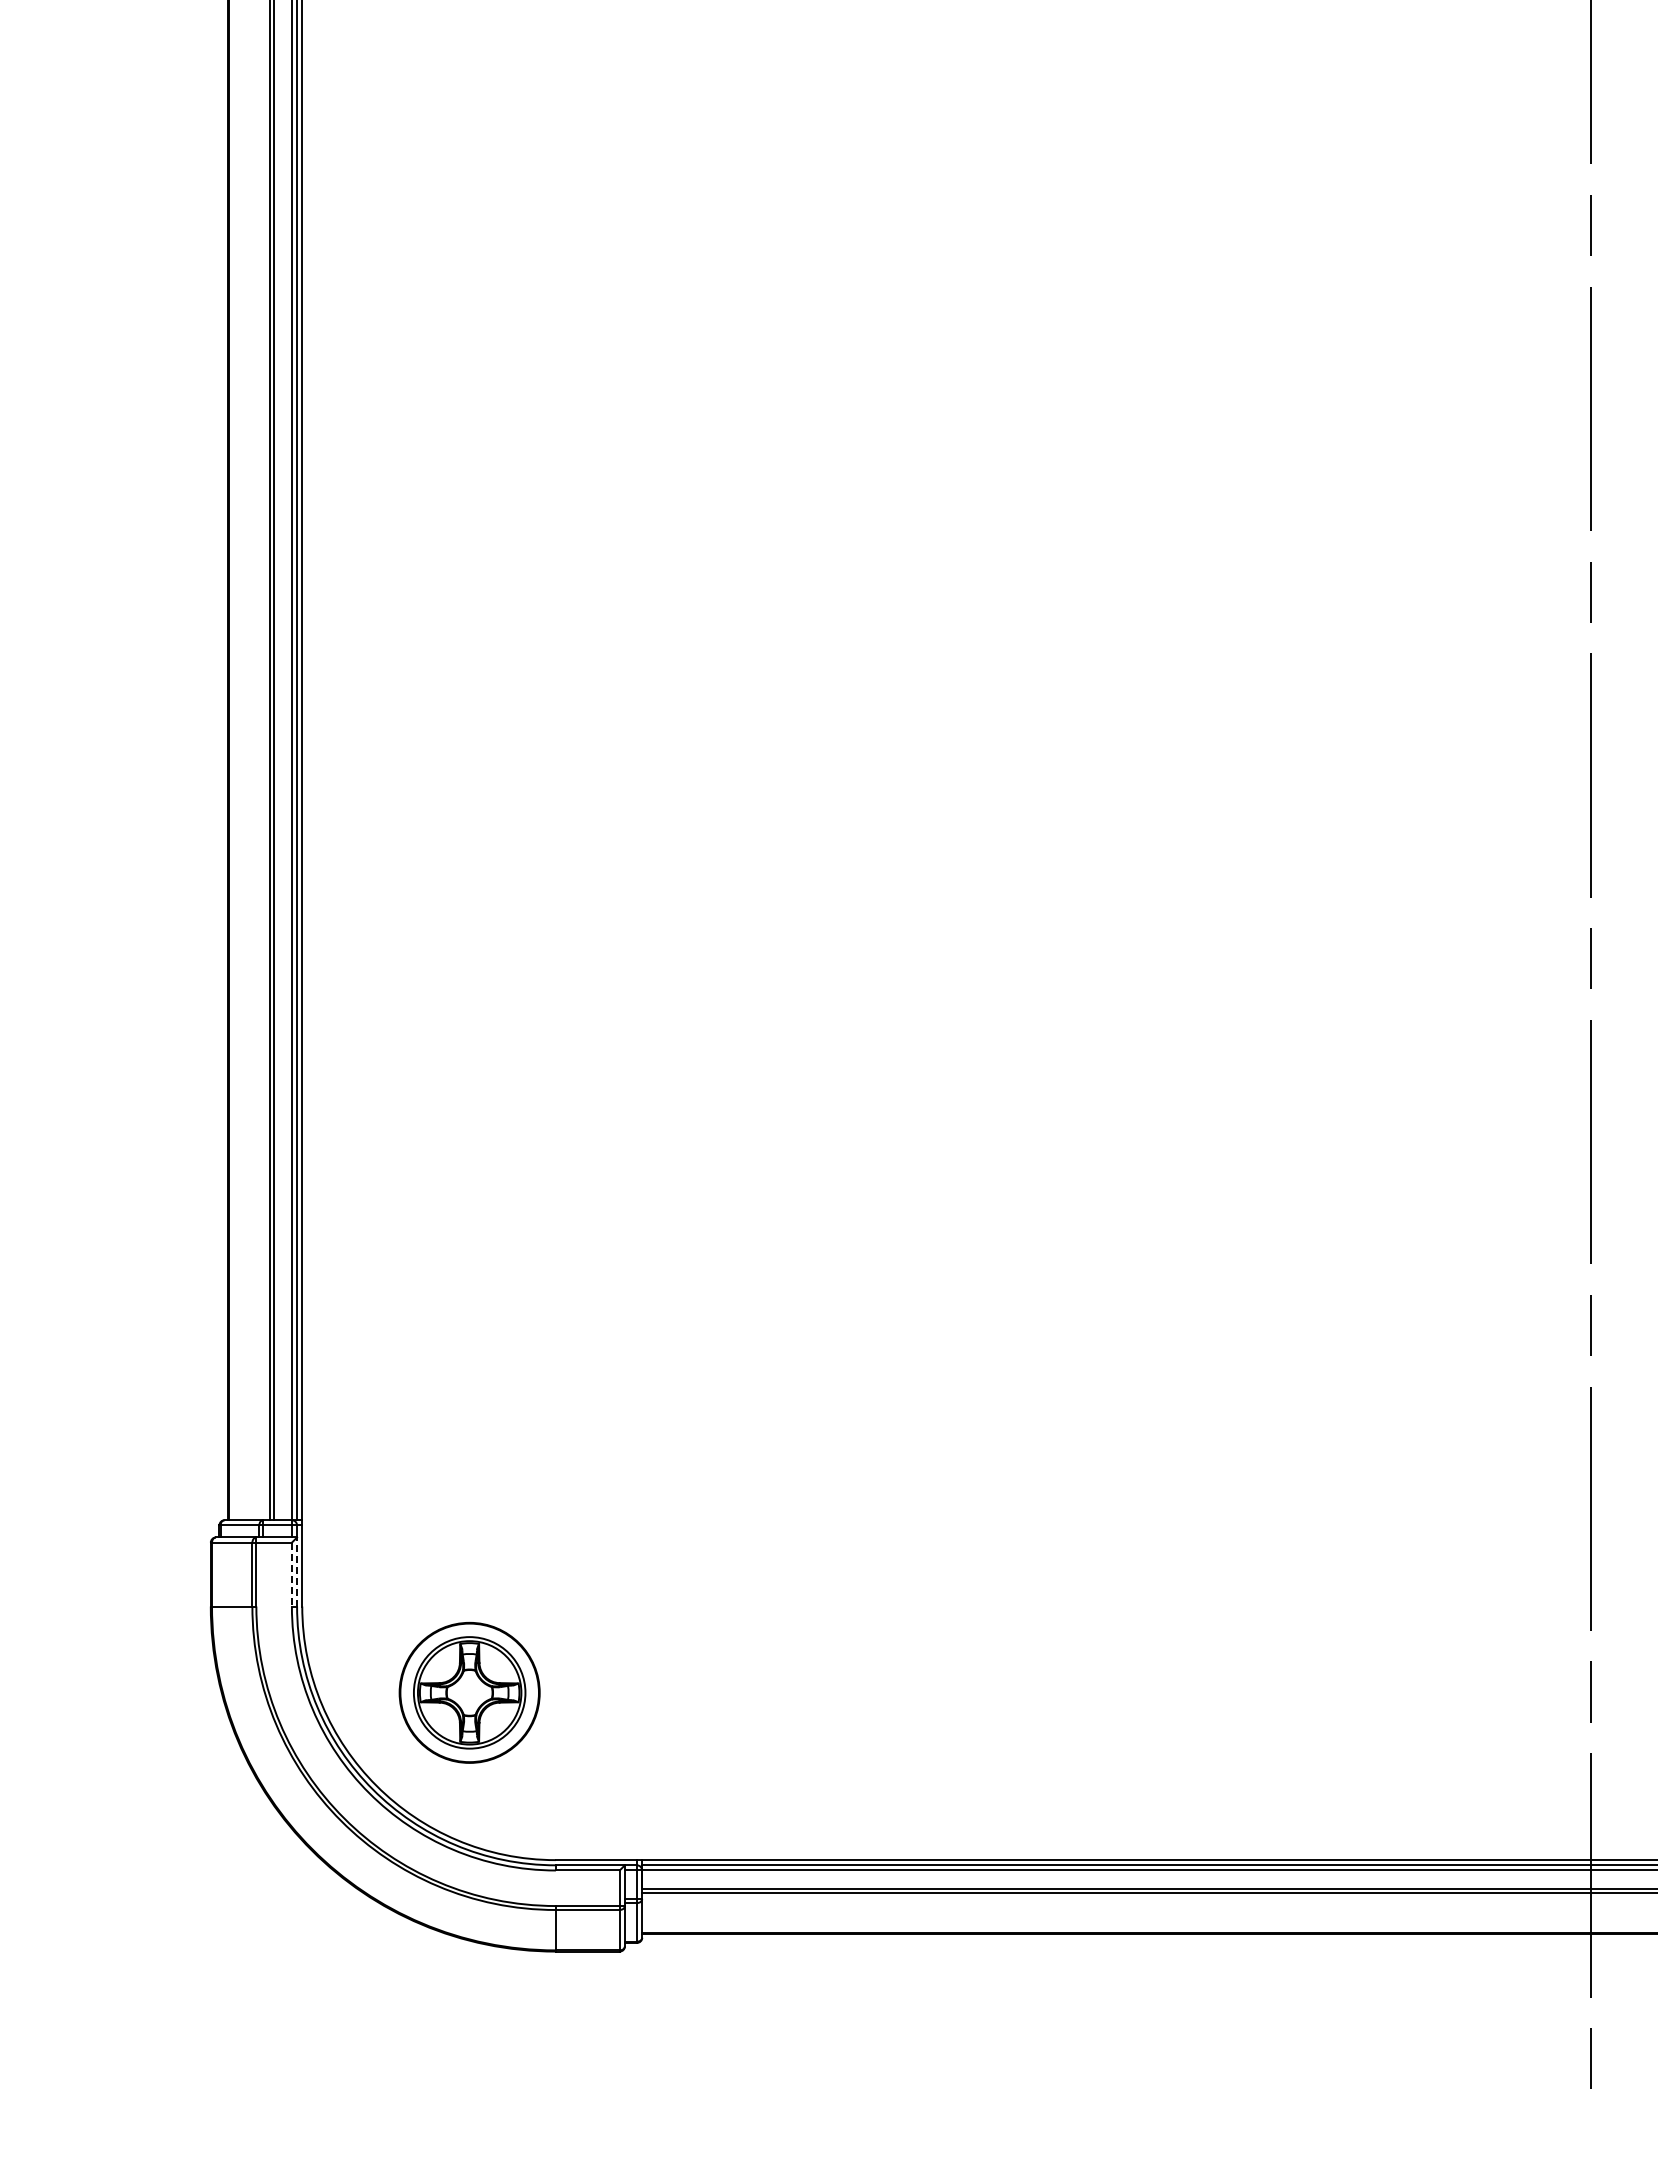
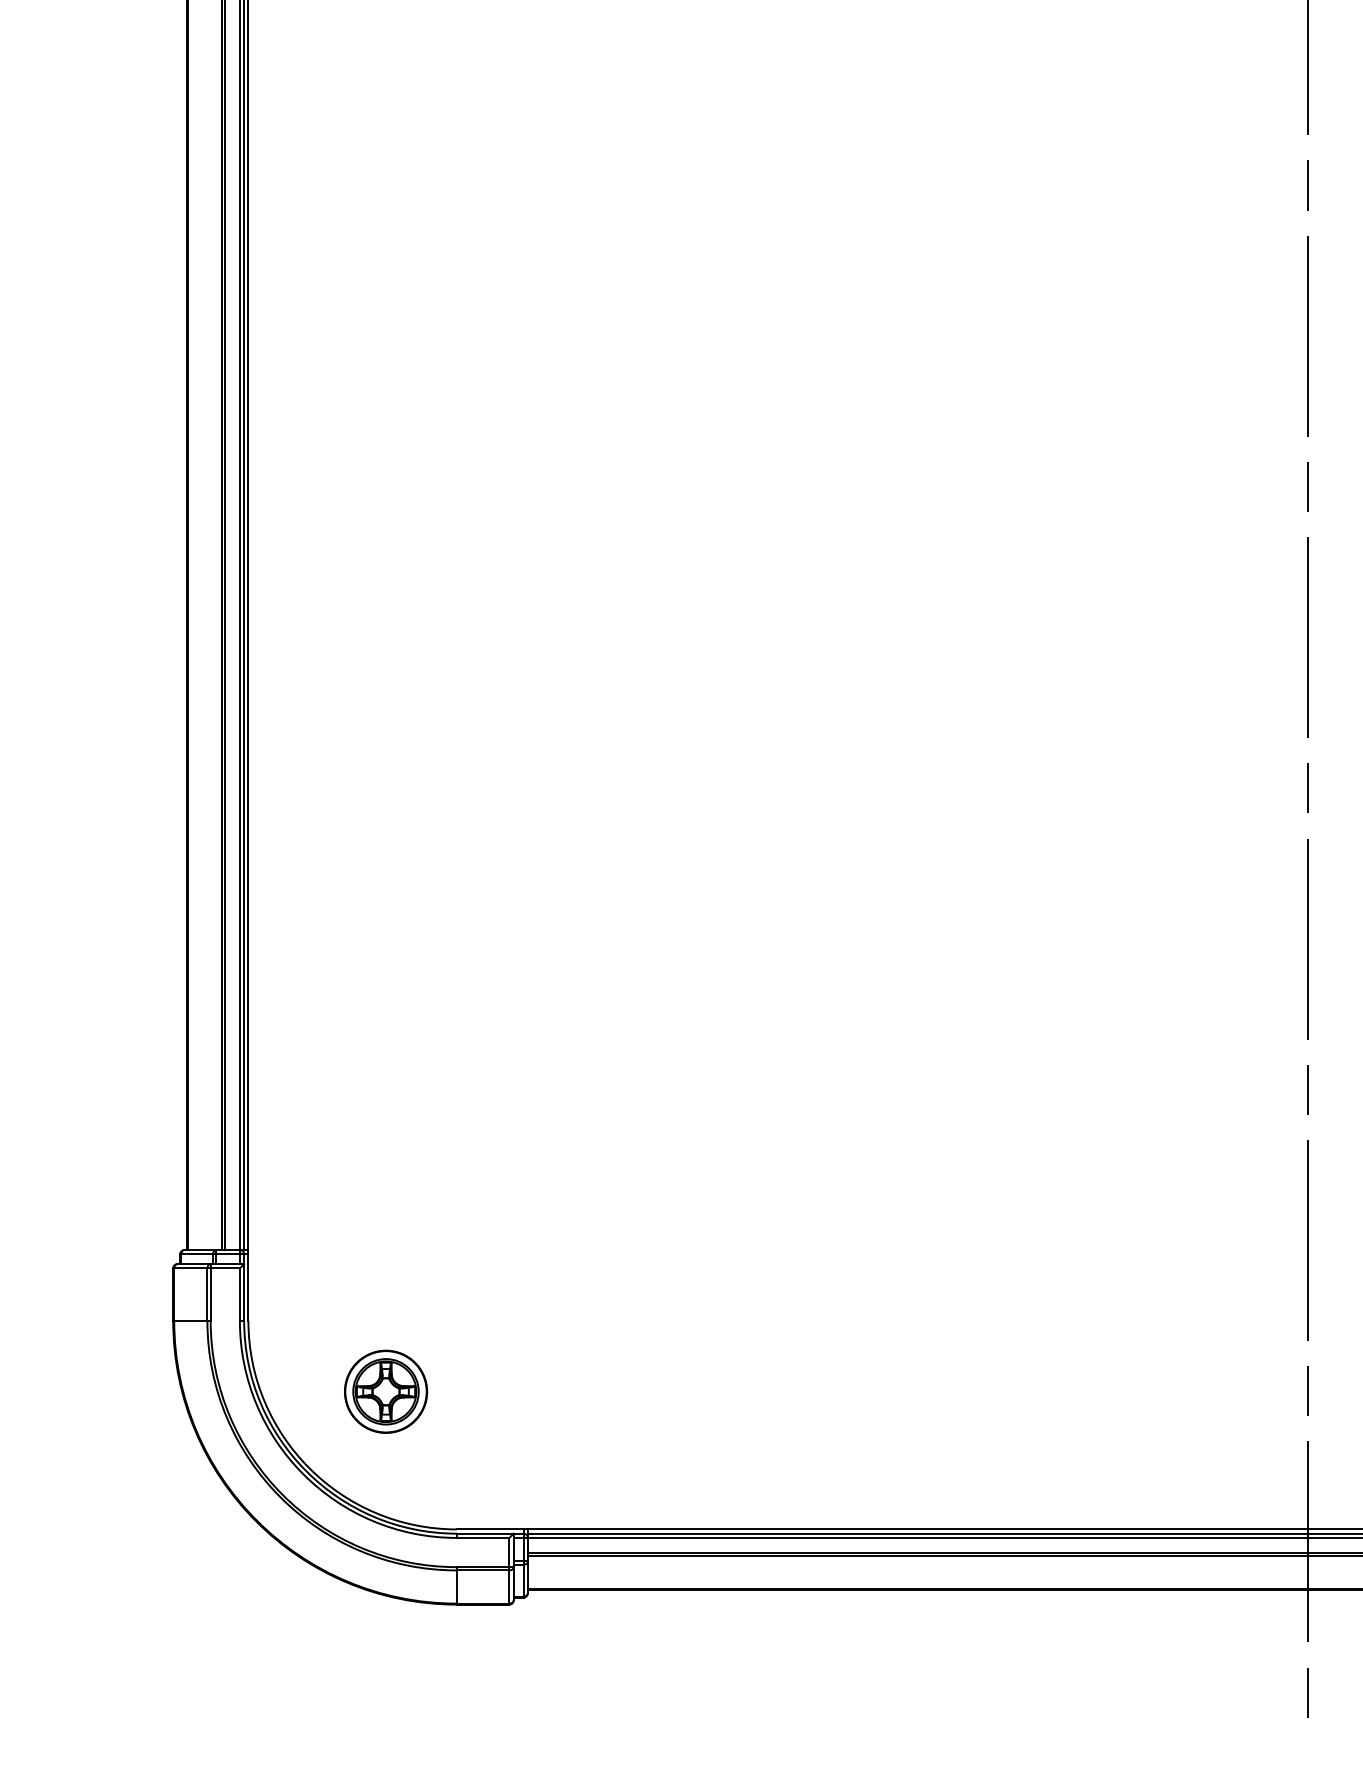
line: (297, 1571) -> (244, 1292), dashed -> solid
line: (291, 1574) -> (239, 1294), dashed -> solid
part: (469, 1692) -> (385, 1391), size x0.71

